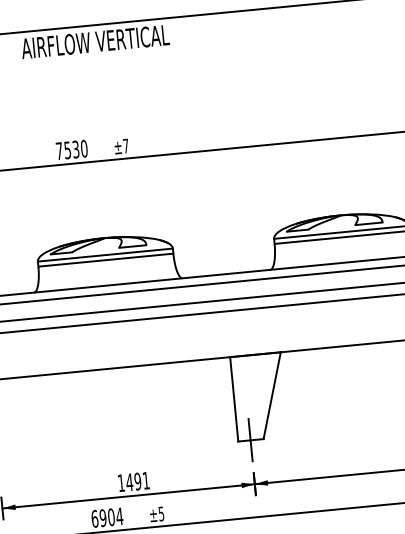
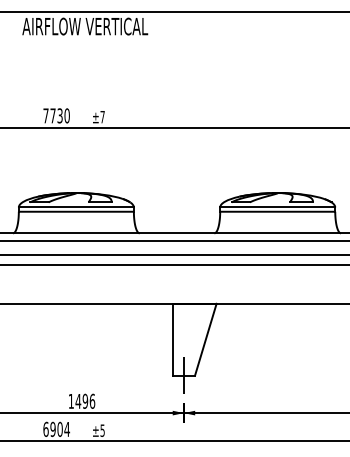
text: (67, 149) -> (52, 115), 7530 -> 7730
text: (146, 479) -> (92, 400), 1491 -> 1496

